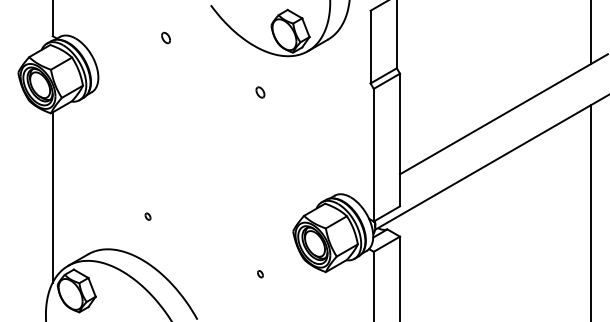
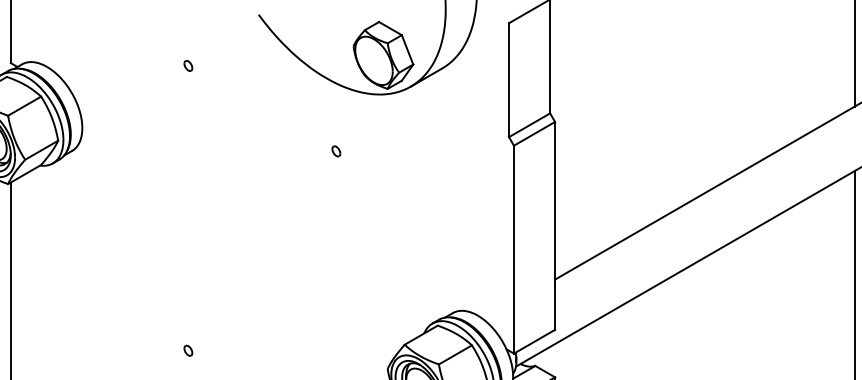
part: (165, 37) -> (187, 65), size x0.62
part: (260, 92) -> (336, 151), size x0.62
part: (147, 216) -> (187, 350), moved

